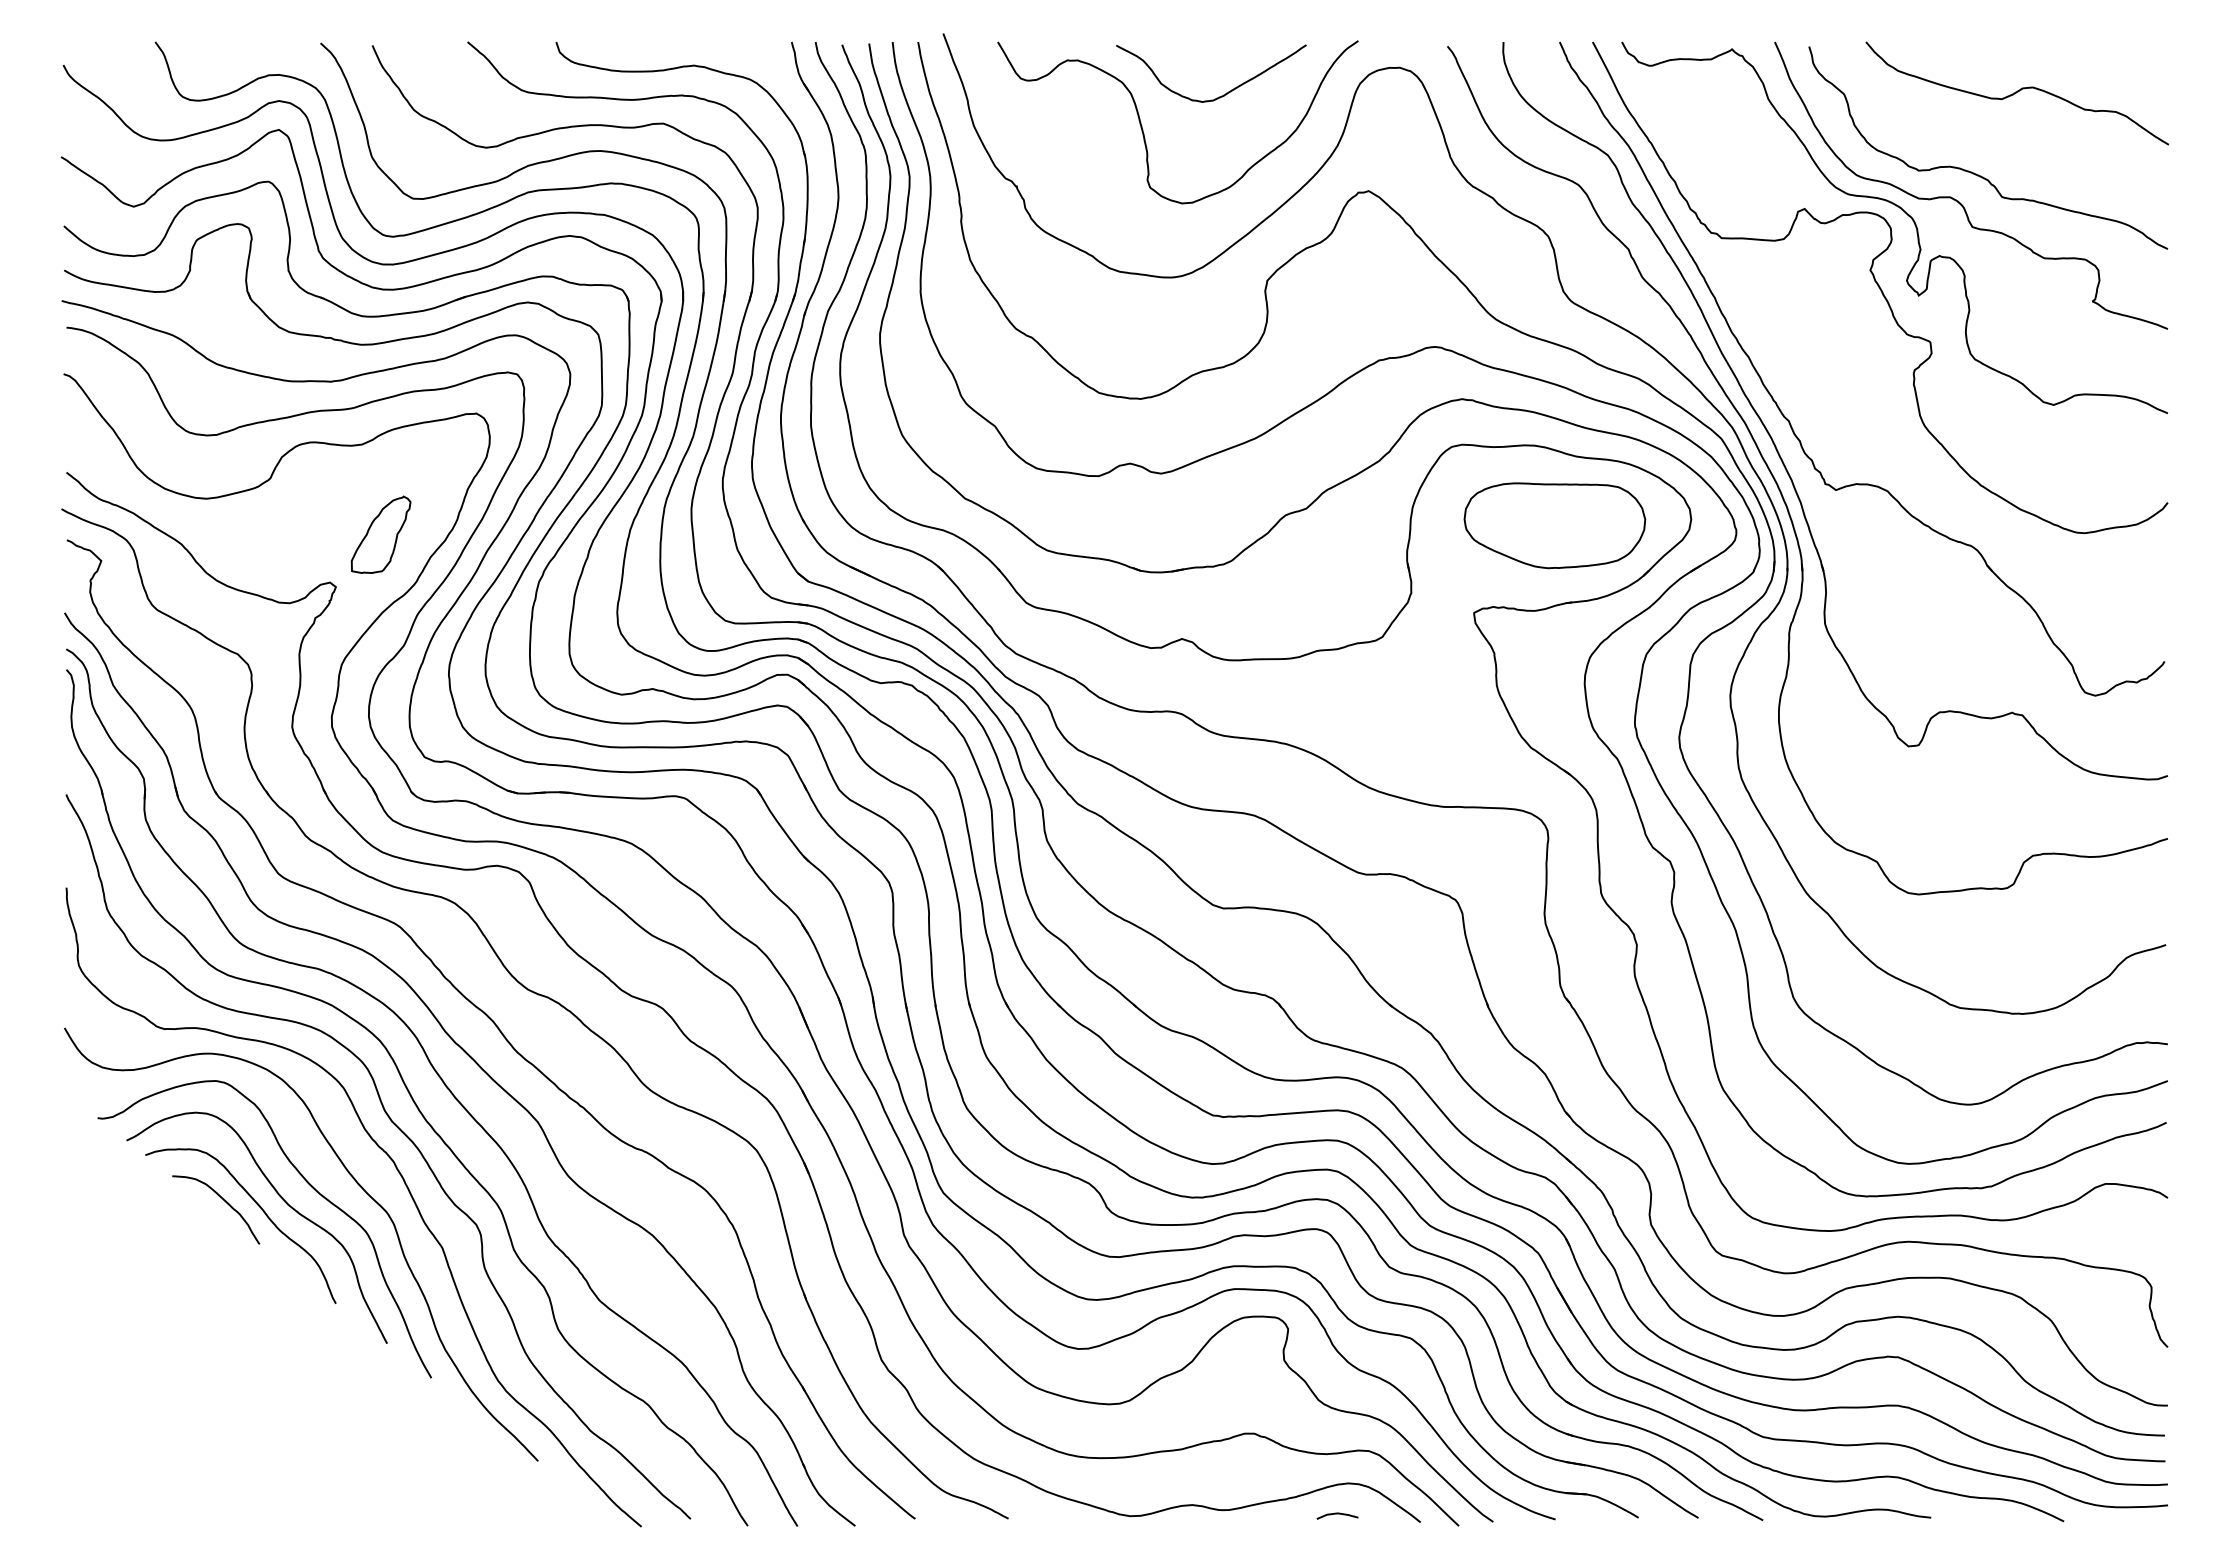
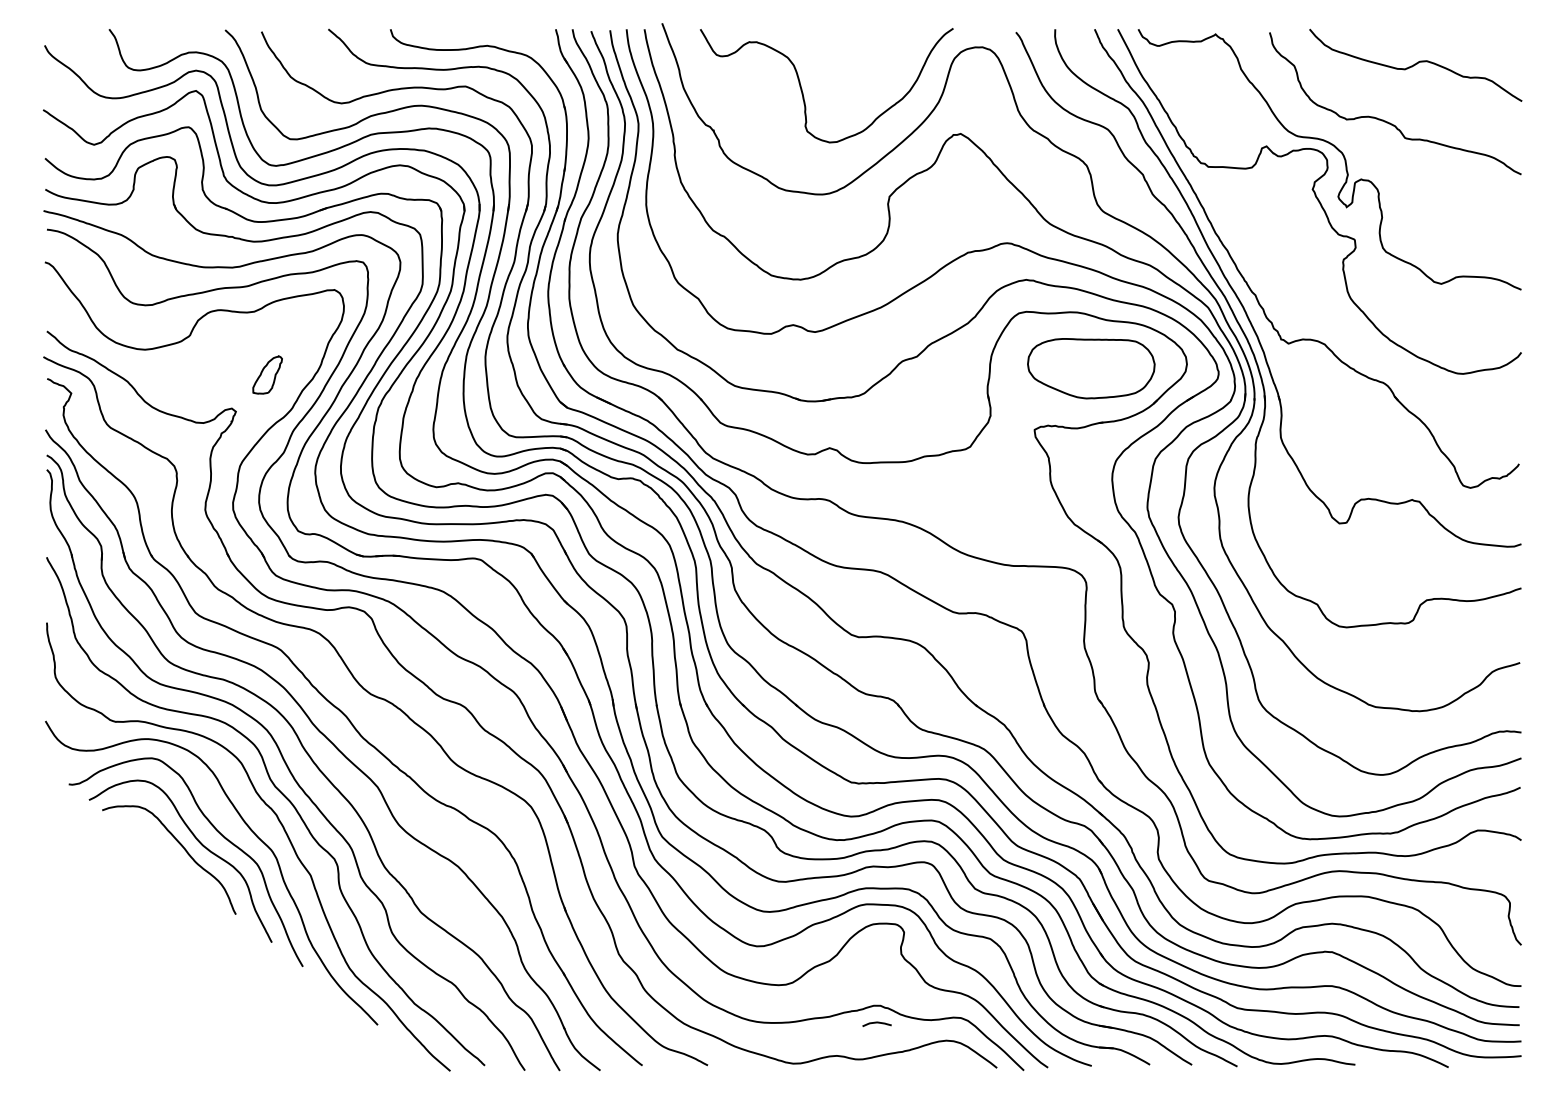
curve: (1221, 95) -> (857, 66), removed
curve: (1958, 200) -> (1374, 140), removed
part: (380, 534) -> (267, 374), size x0.7
curve: (224, 1201) -> (157, 842), removed
curve: (1337, 1514) -> (877, 1023), moved

